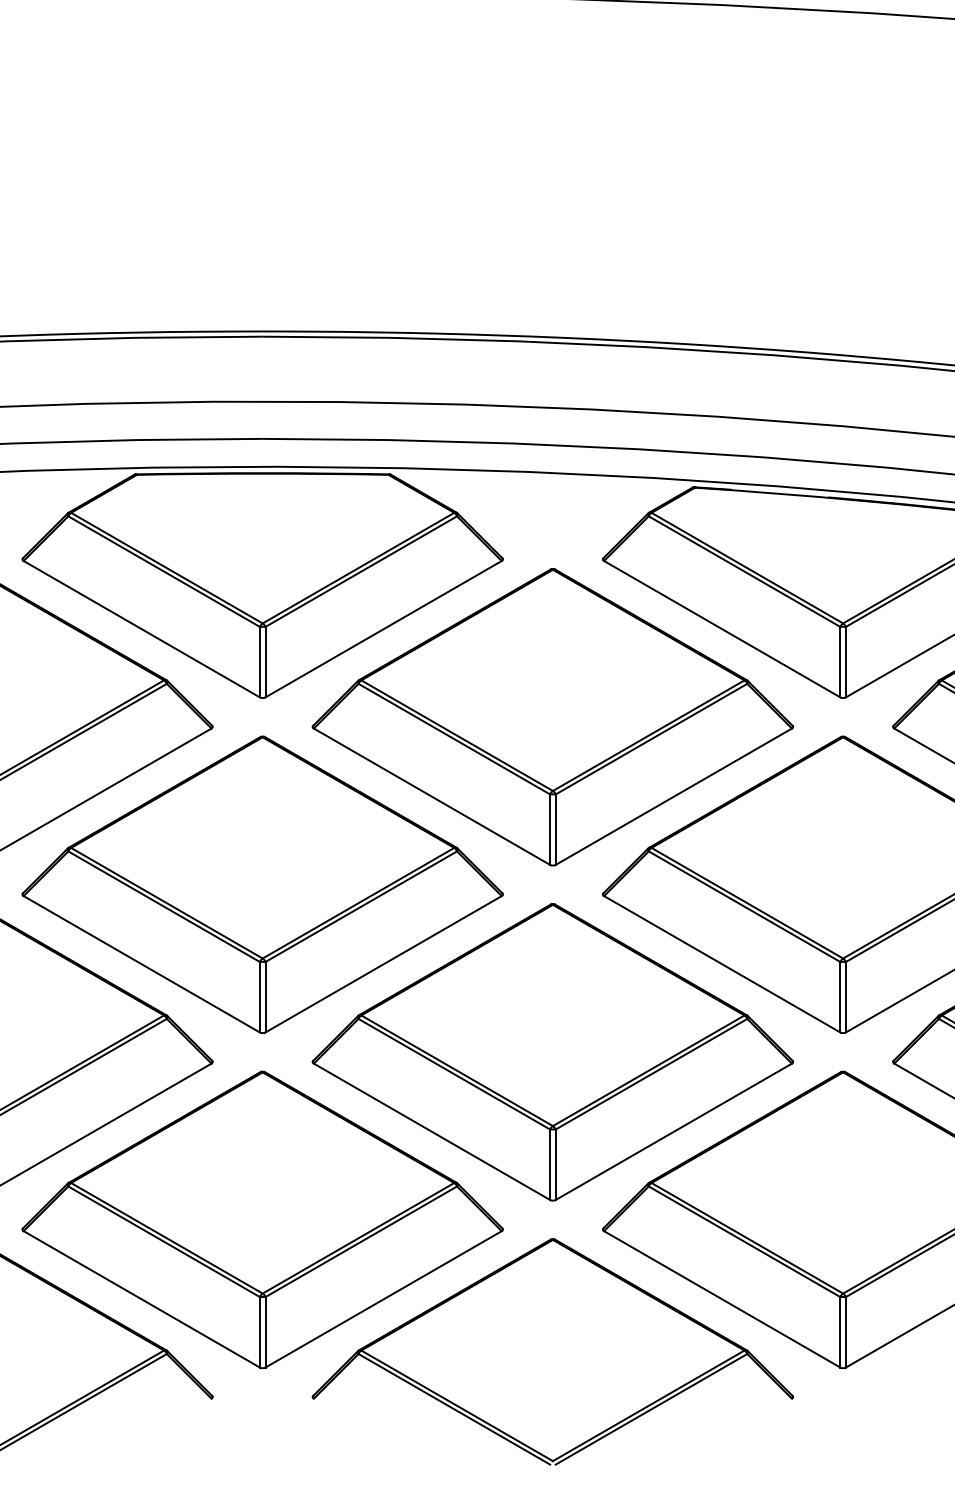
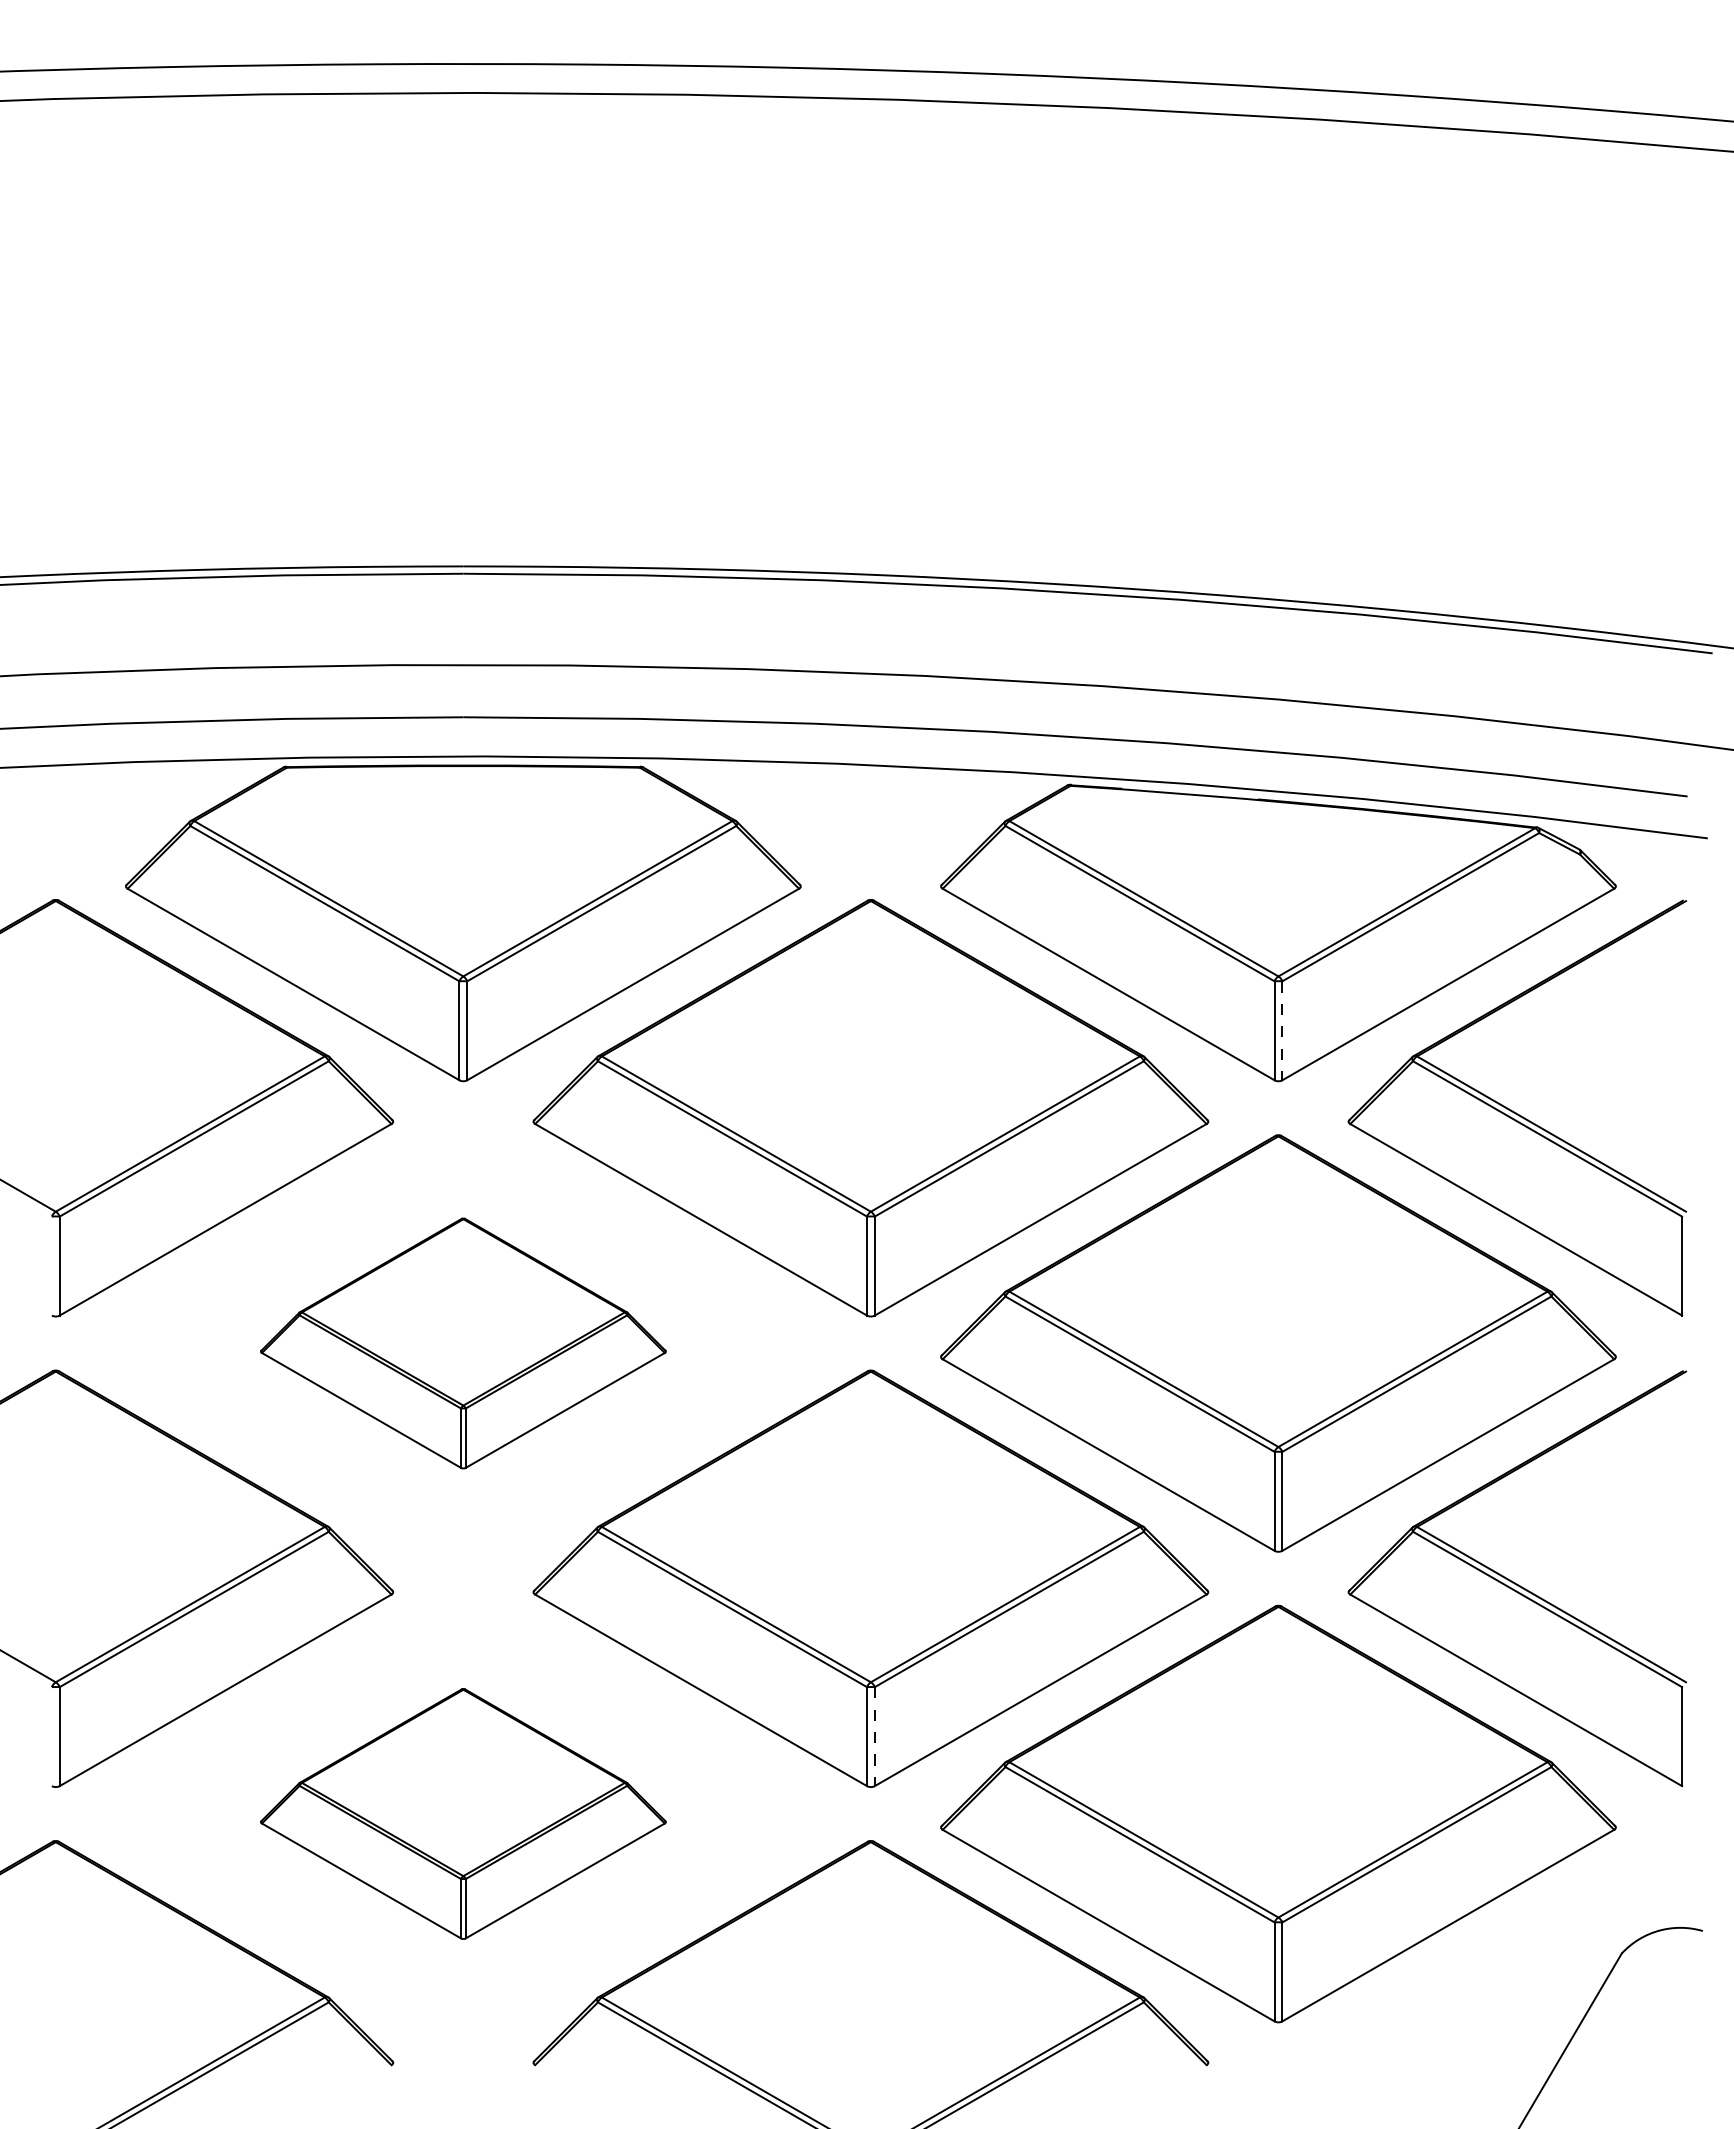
line: (846, 662) -> (1282, 1031), solid -> dashed
part: (262, 884) -> (463, 1343), size x0.6
line: (555, 1165) -> (874, 1737), solid -> dashed
part: (262, 1219) -> (463, 1813), size x0.6

